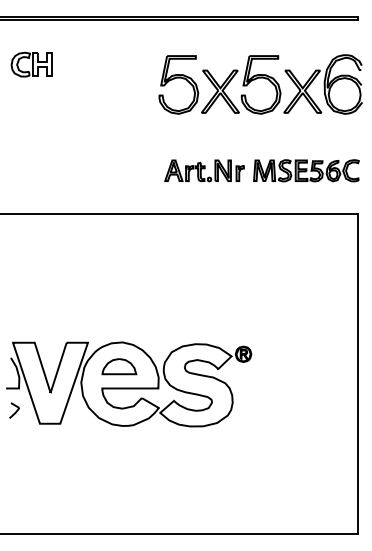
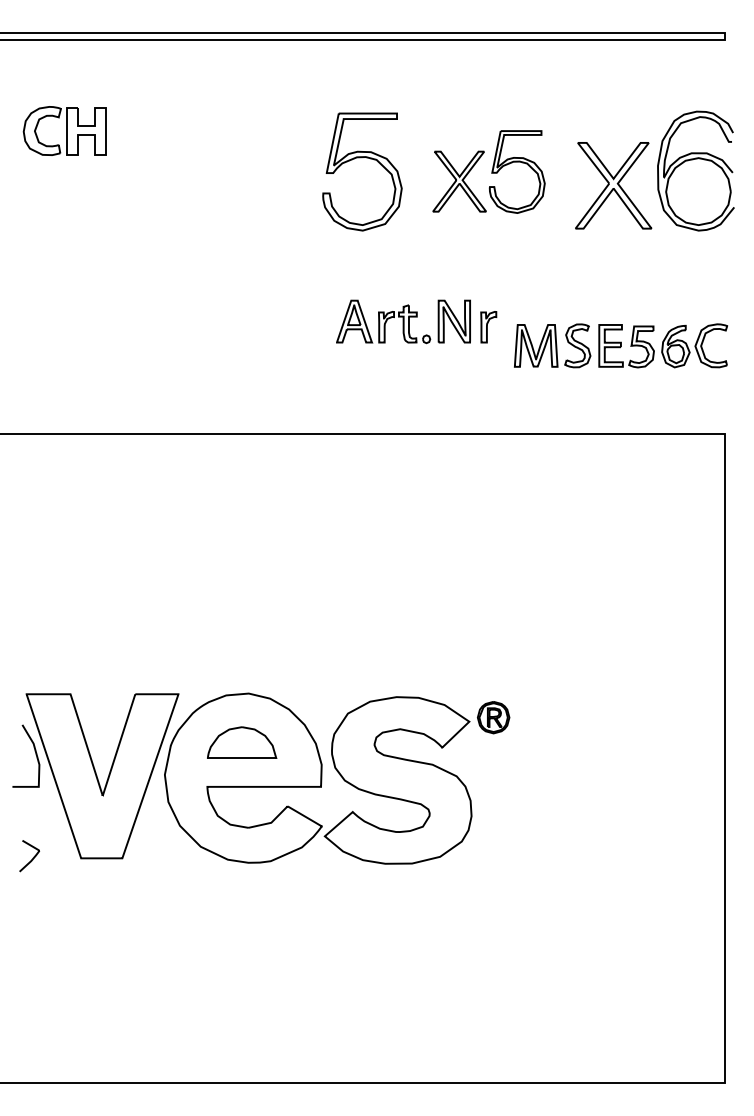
part: (241, 84) -> (489, 171), size x0.7
part: (204, 170) -> (416, 320), moved
curve: (15, 411) -> (31, 857), moved

